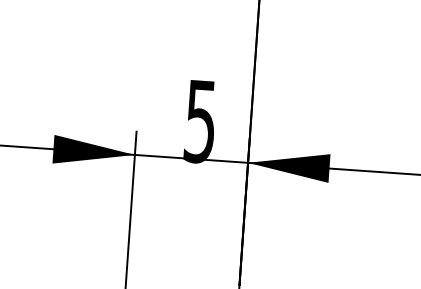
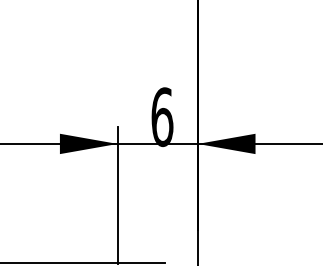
text: (200, 122) -> (162, 117), 5 -> 6

